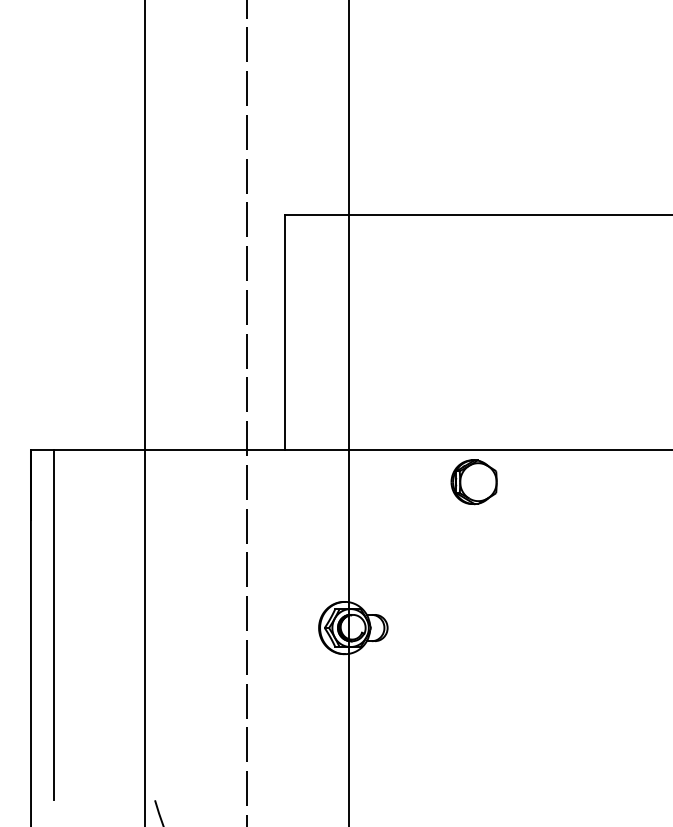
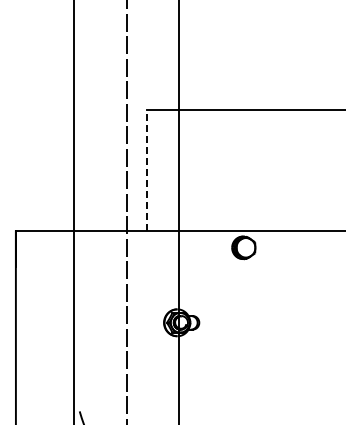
line: (284, 331) -> (146, 170), solid -> dashed
line: (53, 625) -> (27, 321), removed

